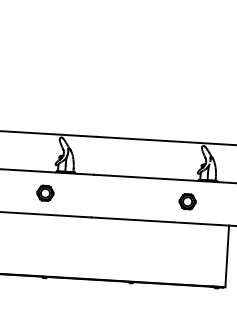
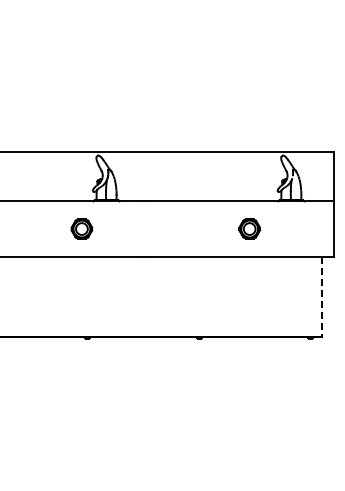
part: (187, 201) -> (249, 228), moved
line: (227, 256) -> (322, 297), solid -> dashed

